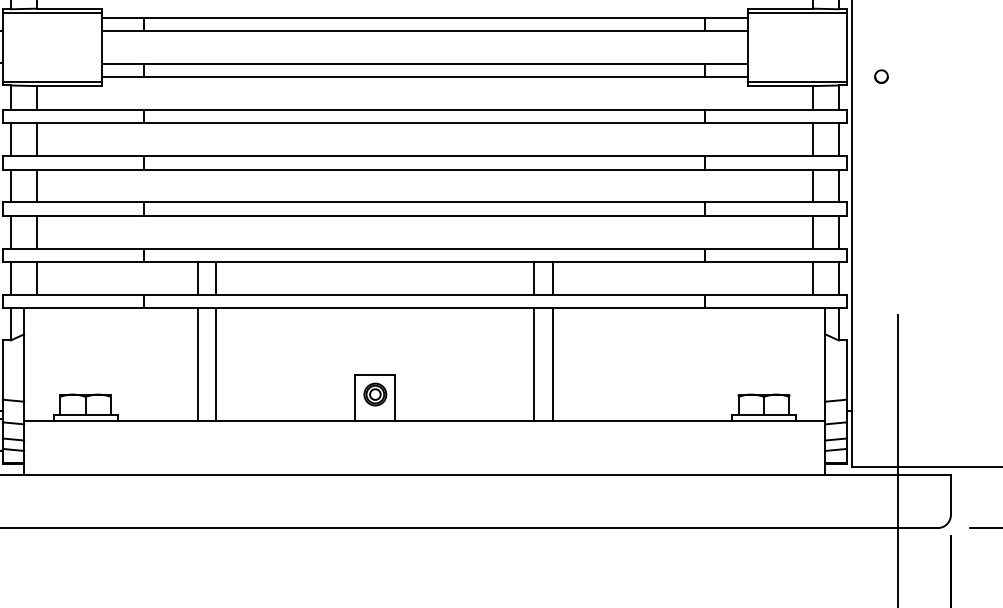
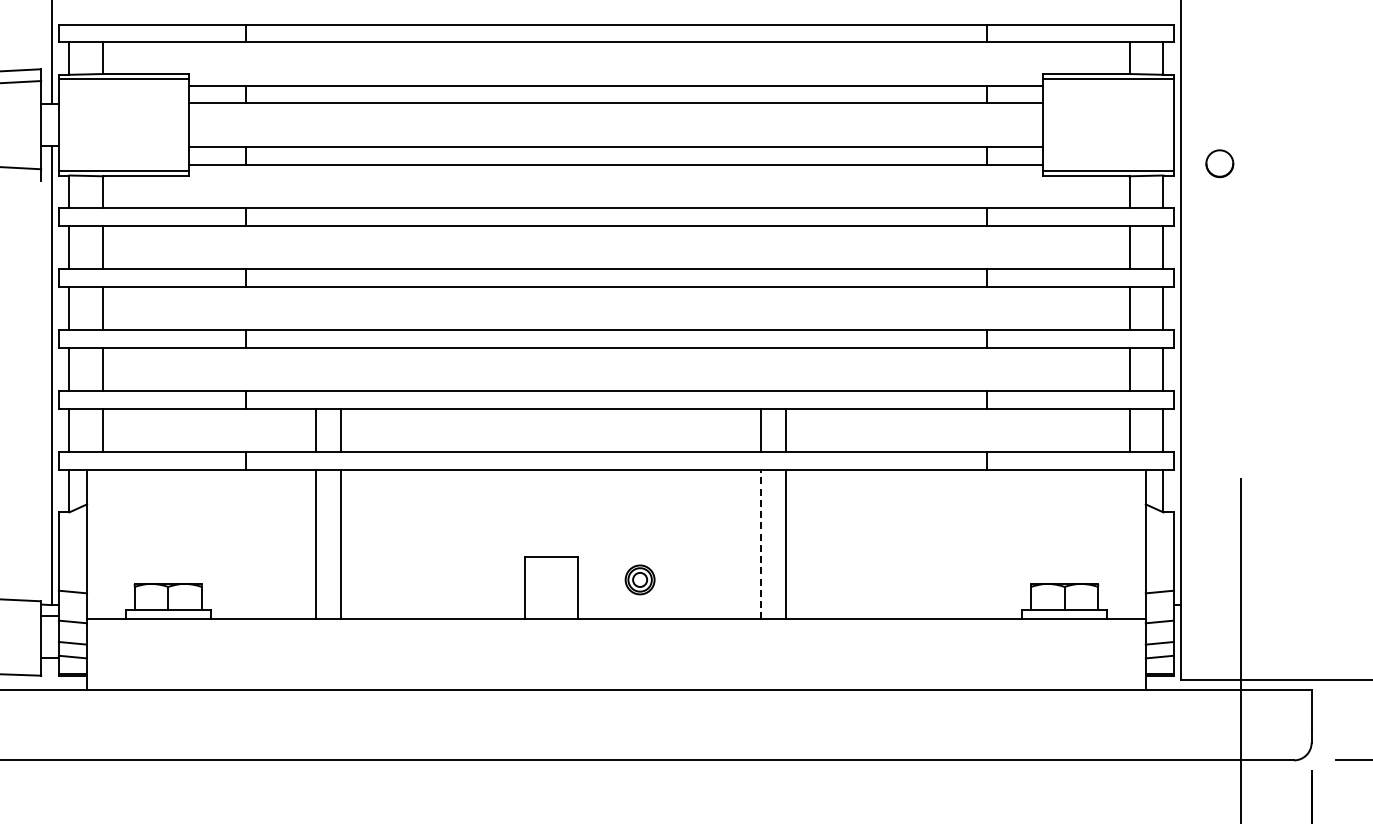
part: (881, 76) -> (1219, 163), size x1.6
line: (534, 364) -> (761, 544), solid -> dashed
part: (374, 394) -> (639, 579), moved

